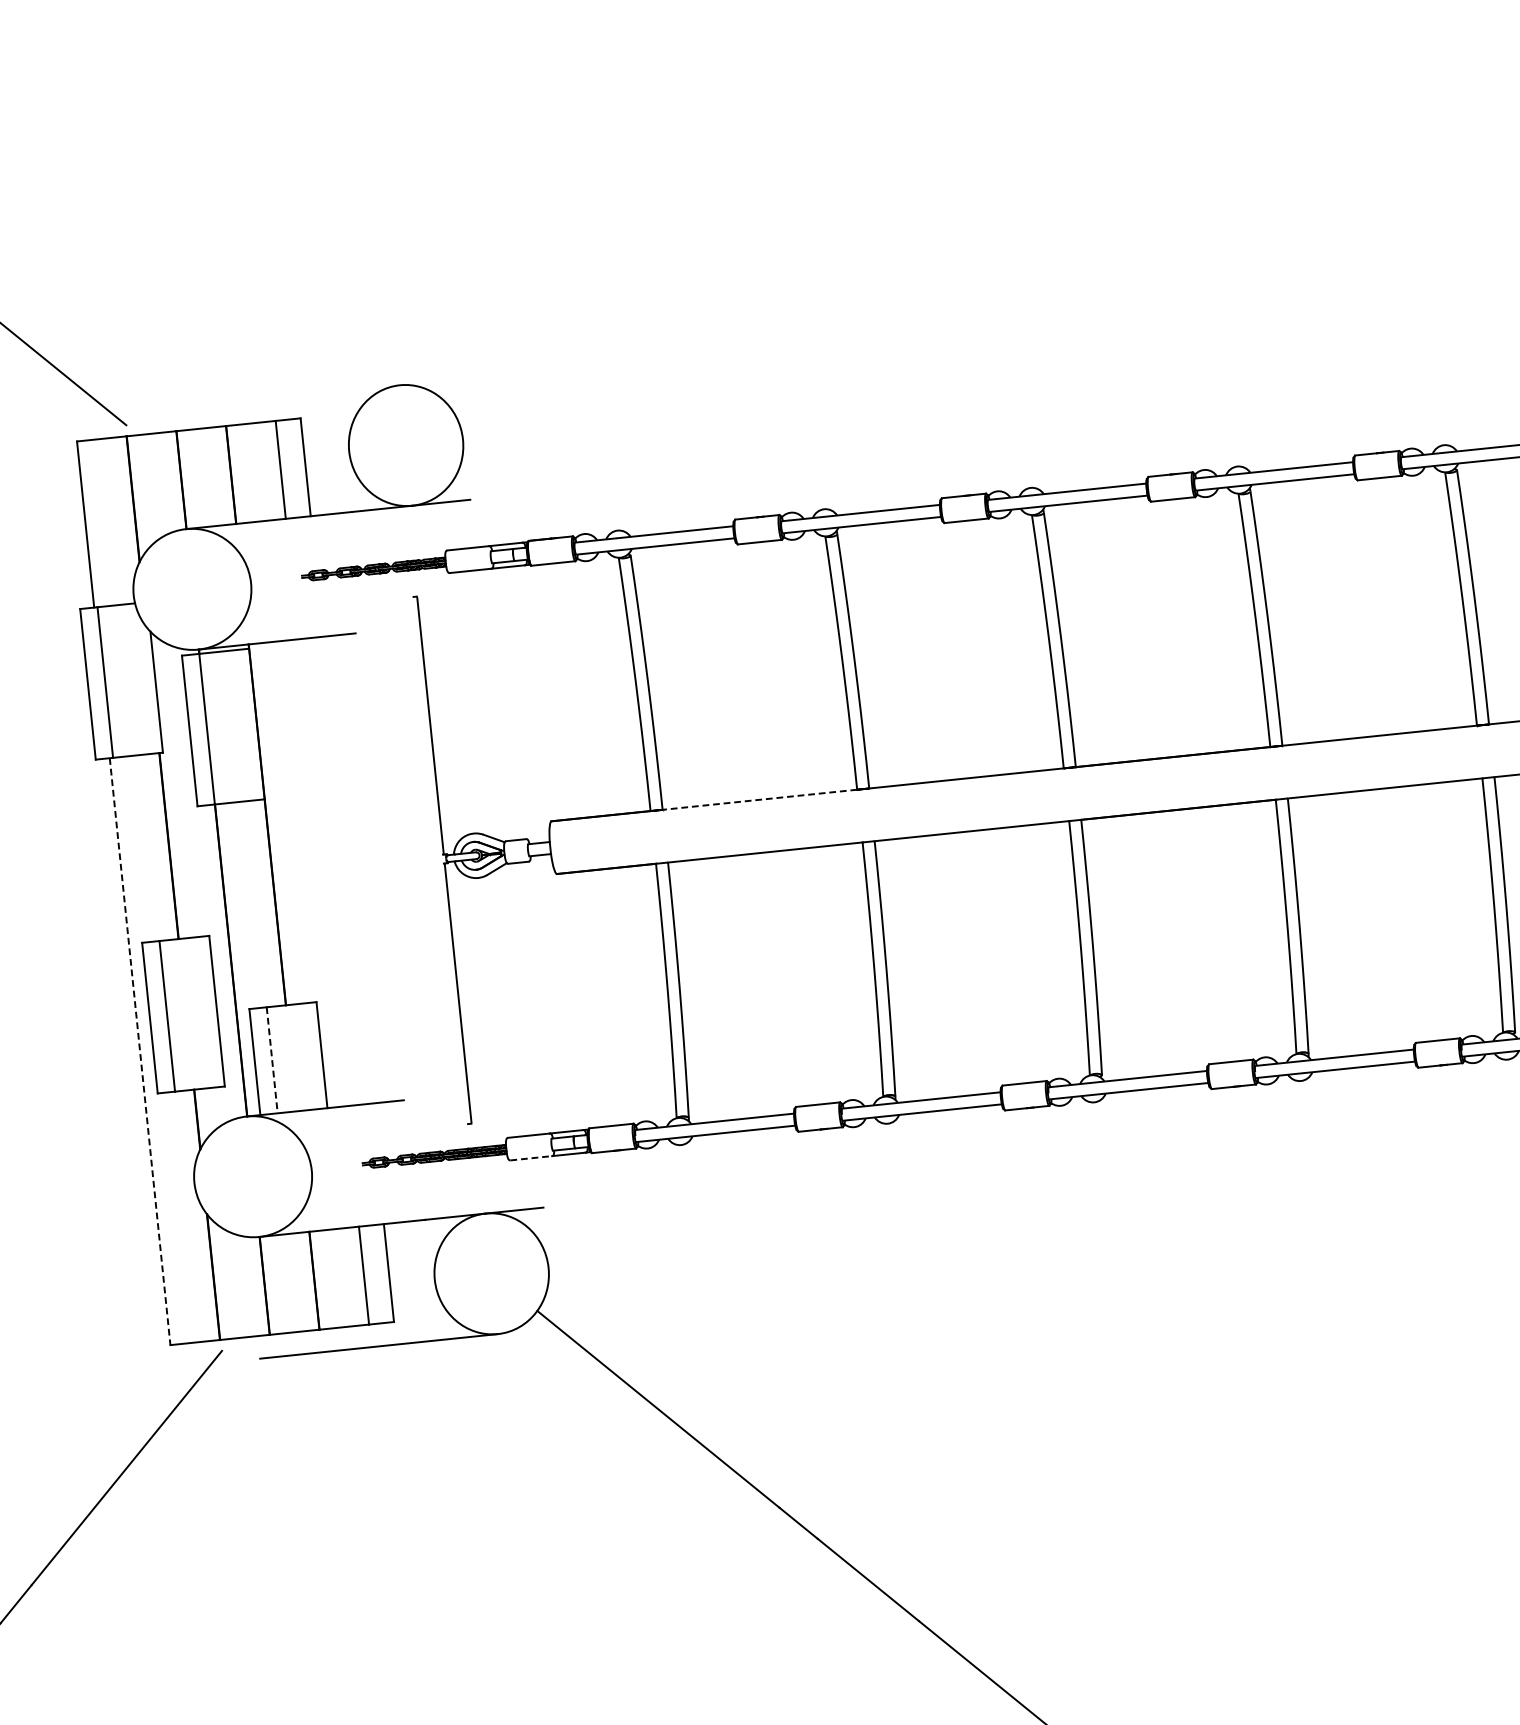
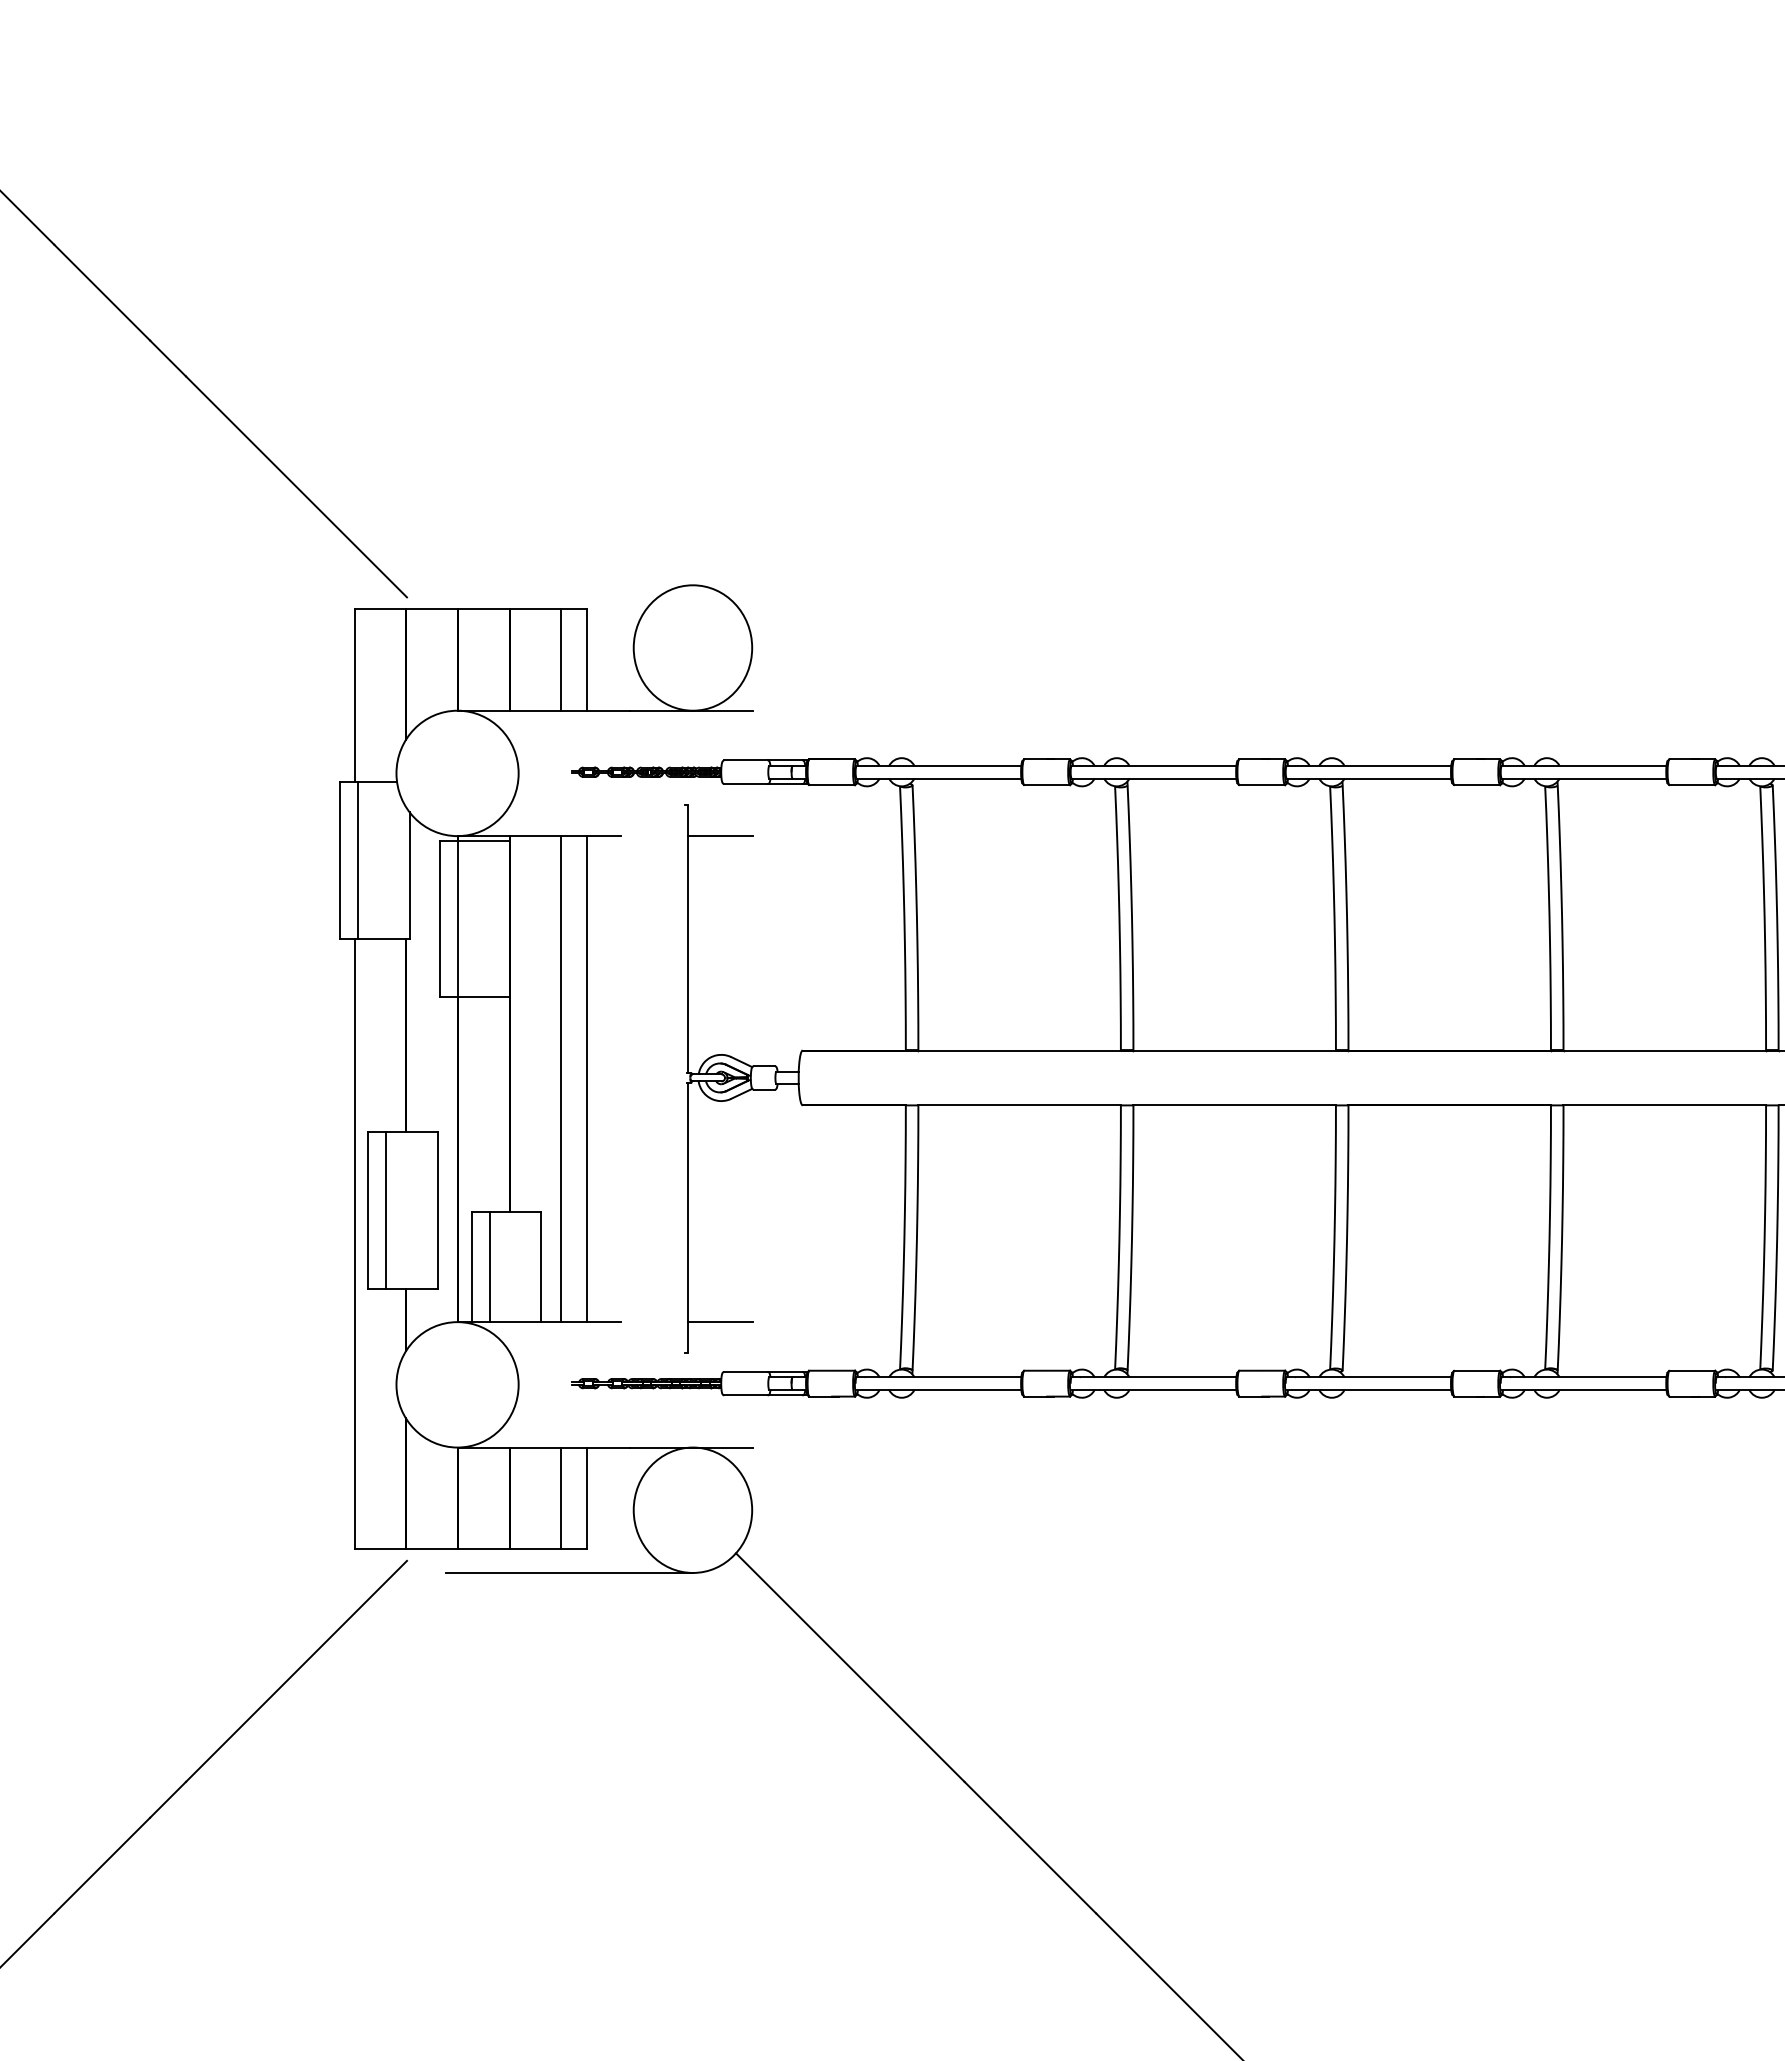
line: (451, 623) -> (720, 836), added
line: (759, 799) -> (1019, 1050), dashed -> solid
line: (347, 870) -> (587, 1079), added
line: (322, 873) -> (561, 1079), added
line: (140, 1052) -> (354, 1244), dashed -> solid
line: (272, 1060) -> (489, 1267), dashed -> solid
line: (499, 1090) -> (720, 1322), added
line: (531, 1158) -> (746, 1395), dashed -> solid

